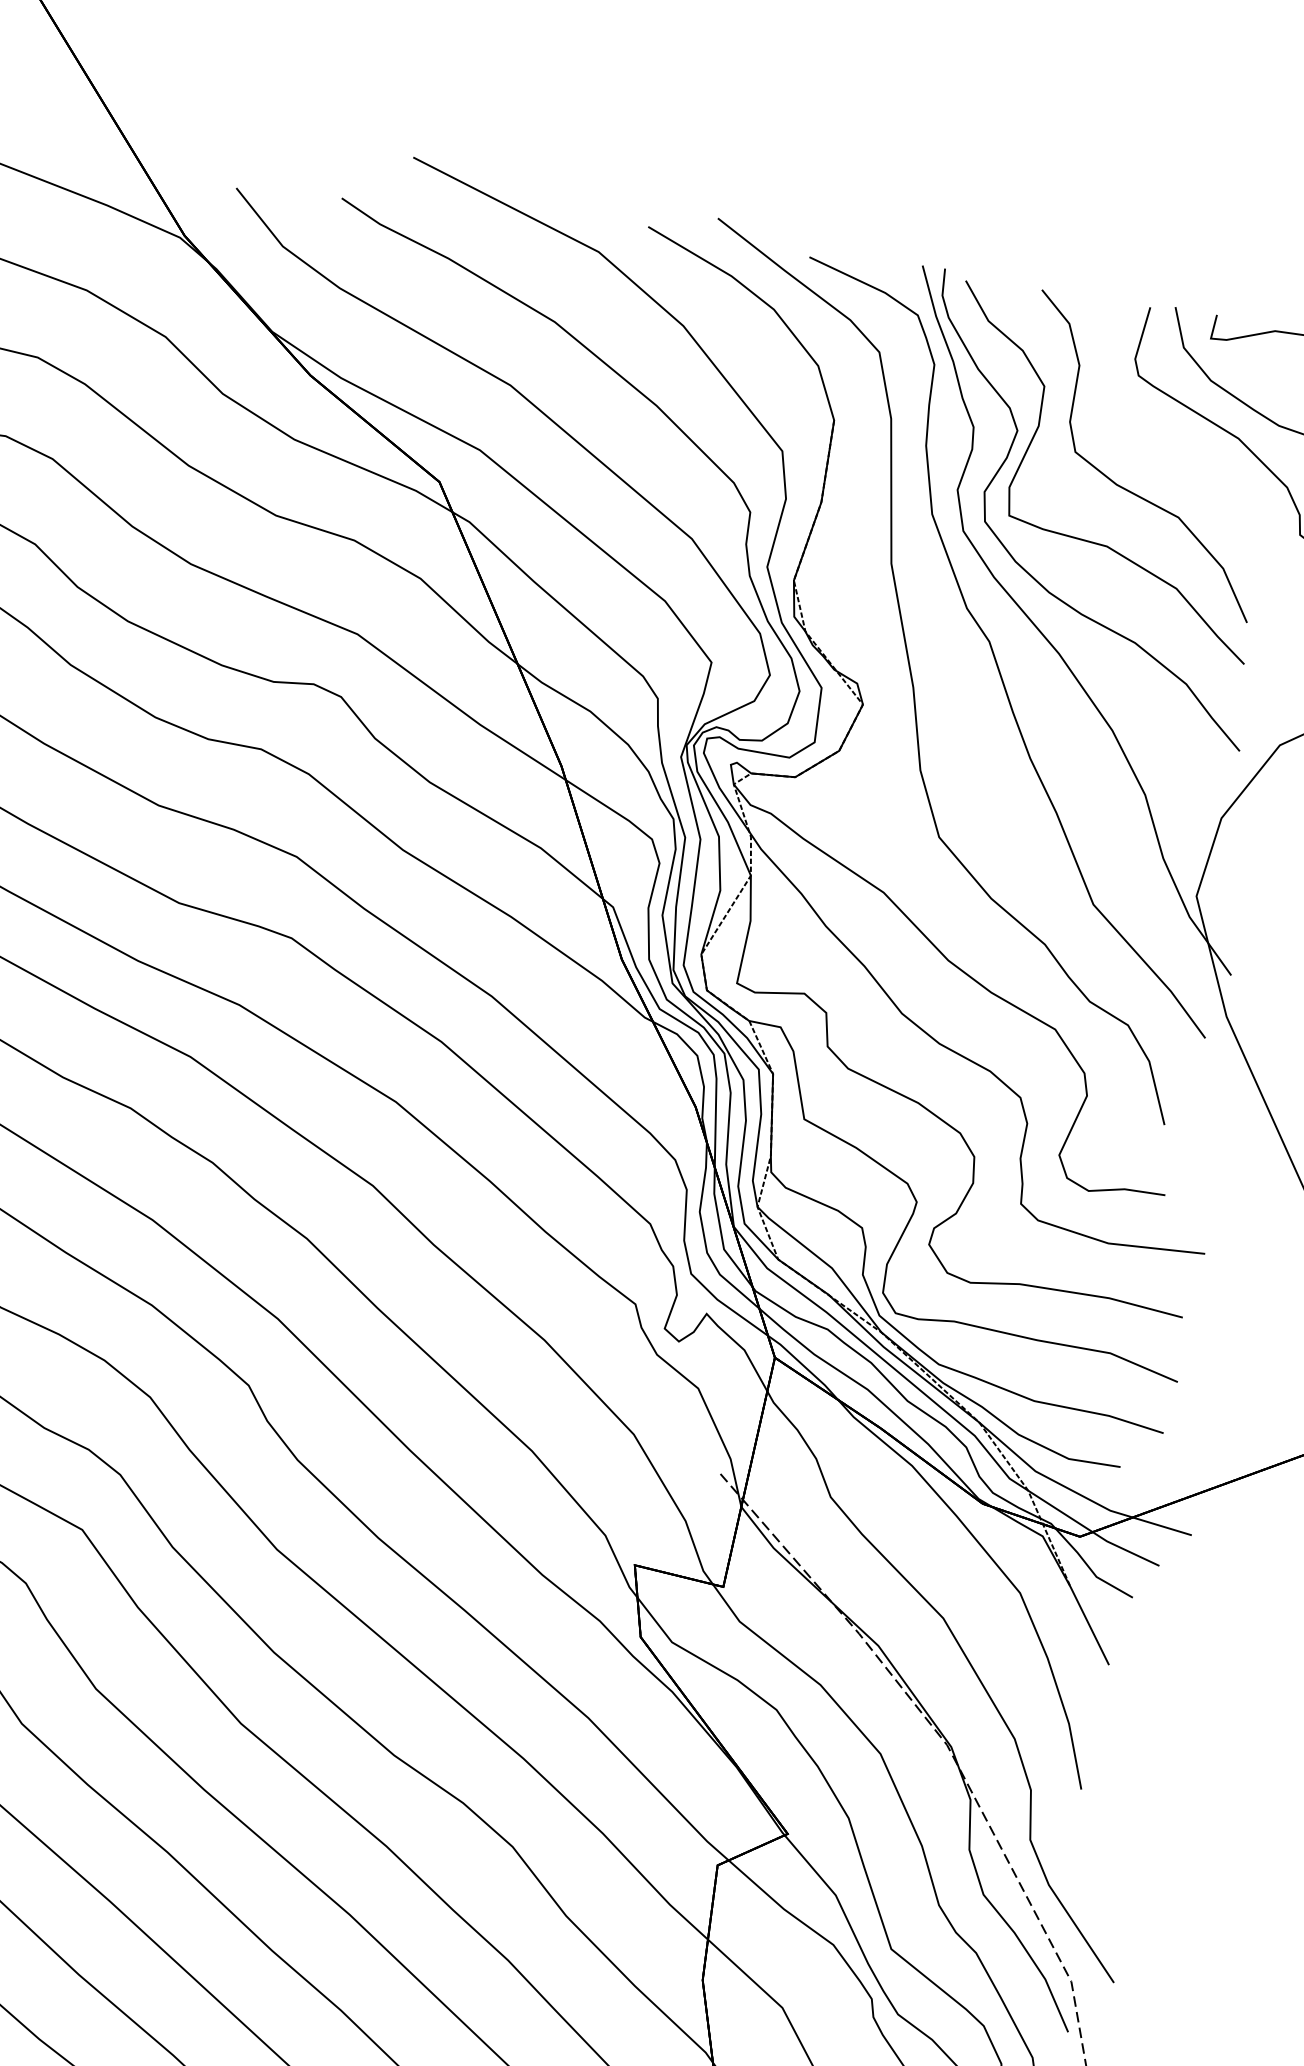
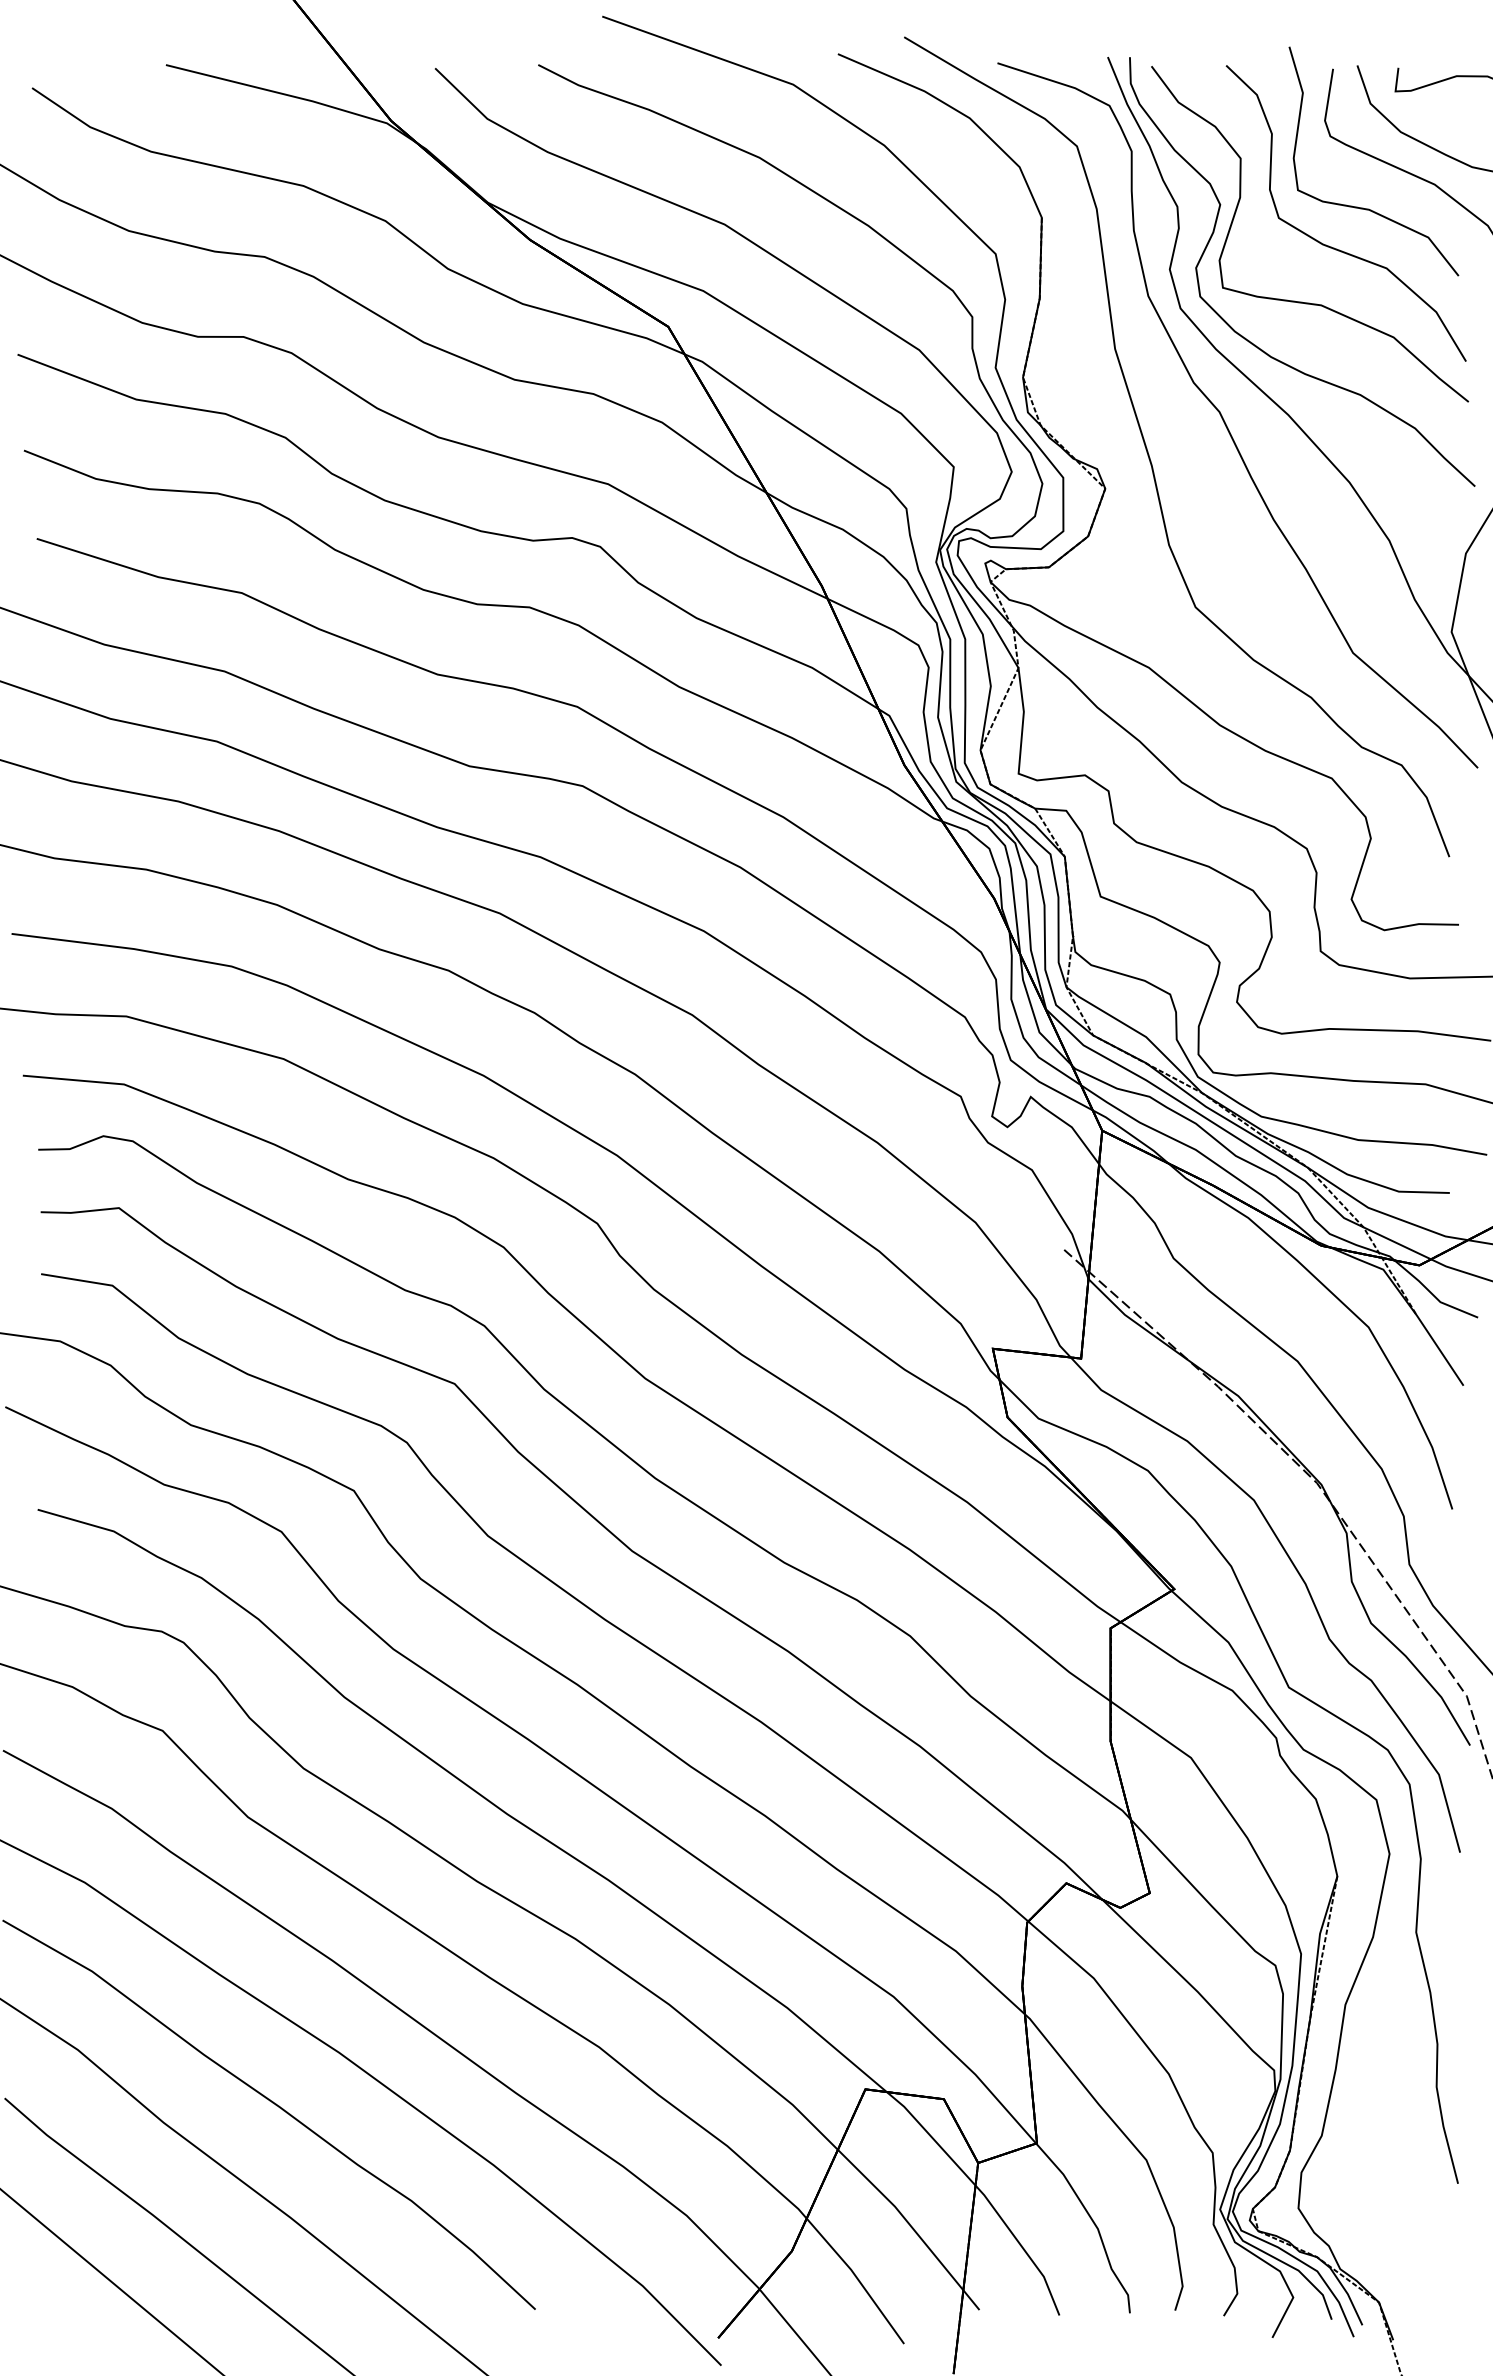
curve: (1162, 452) -> (1363, 207), added

